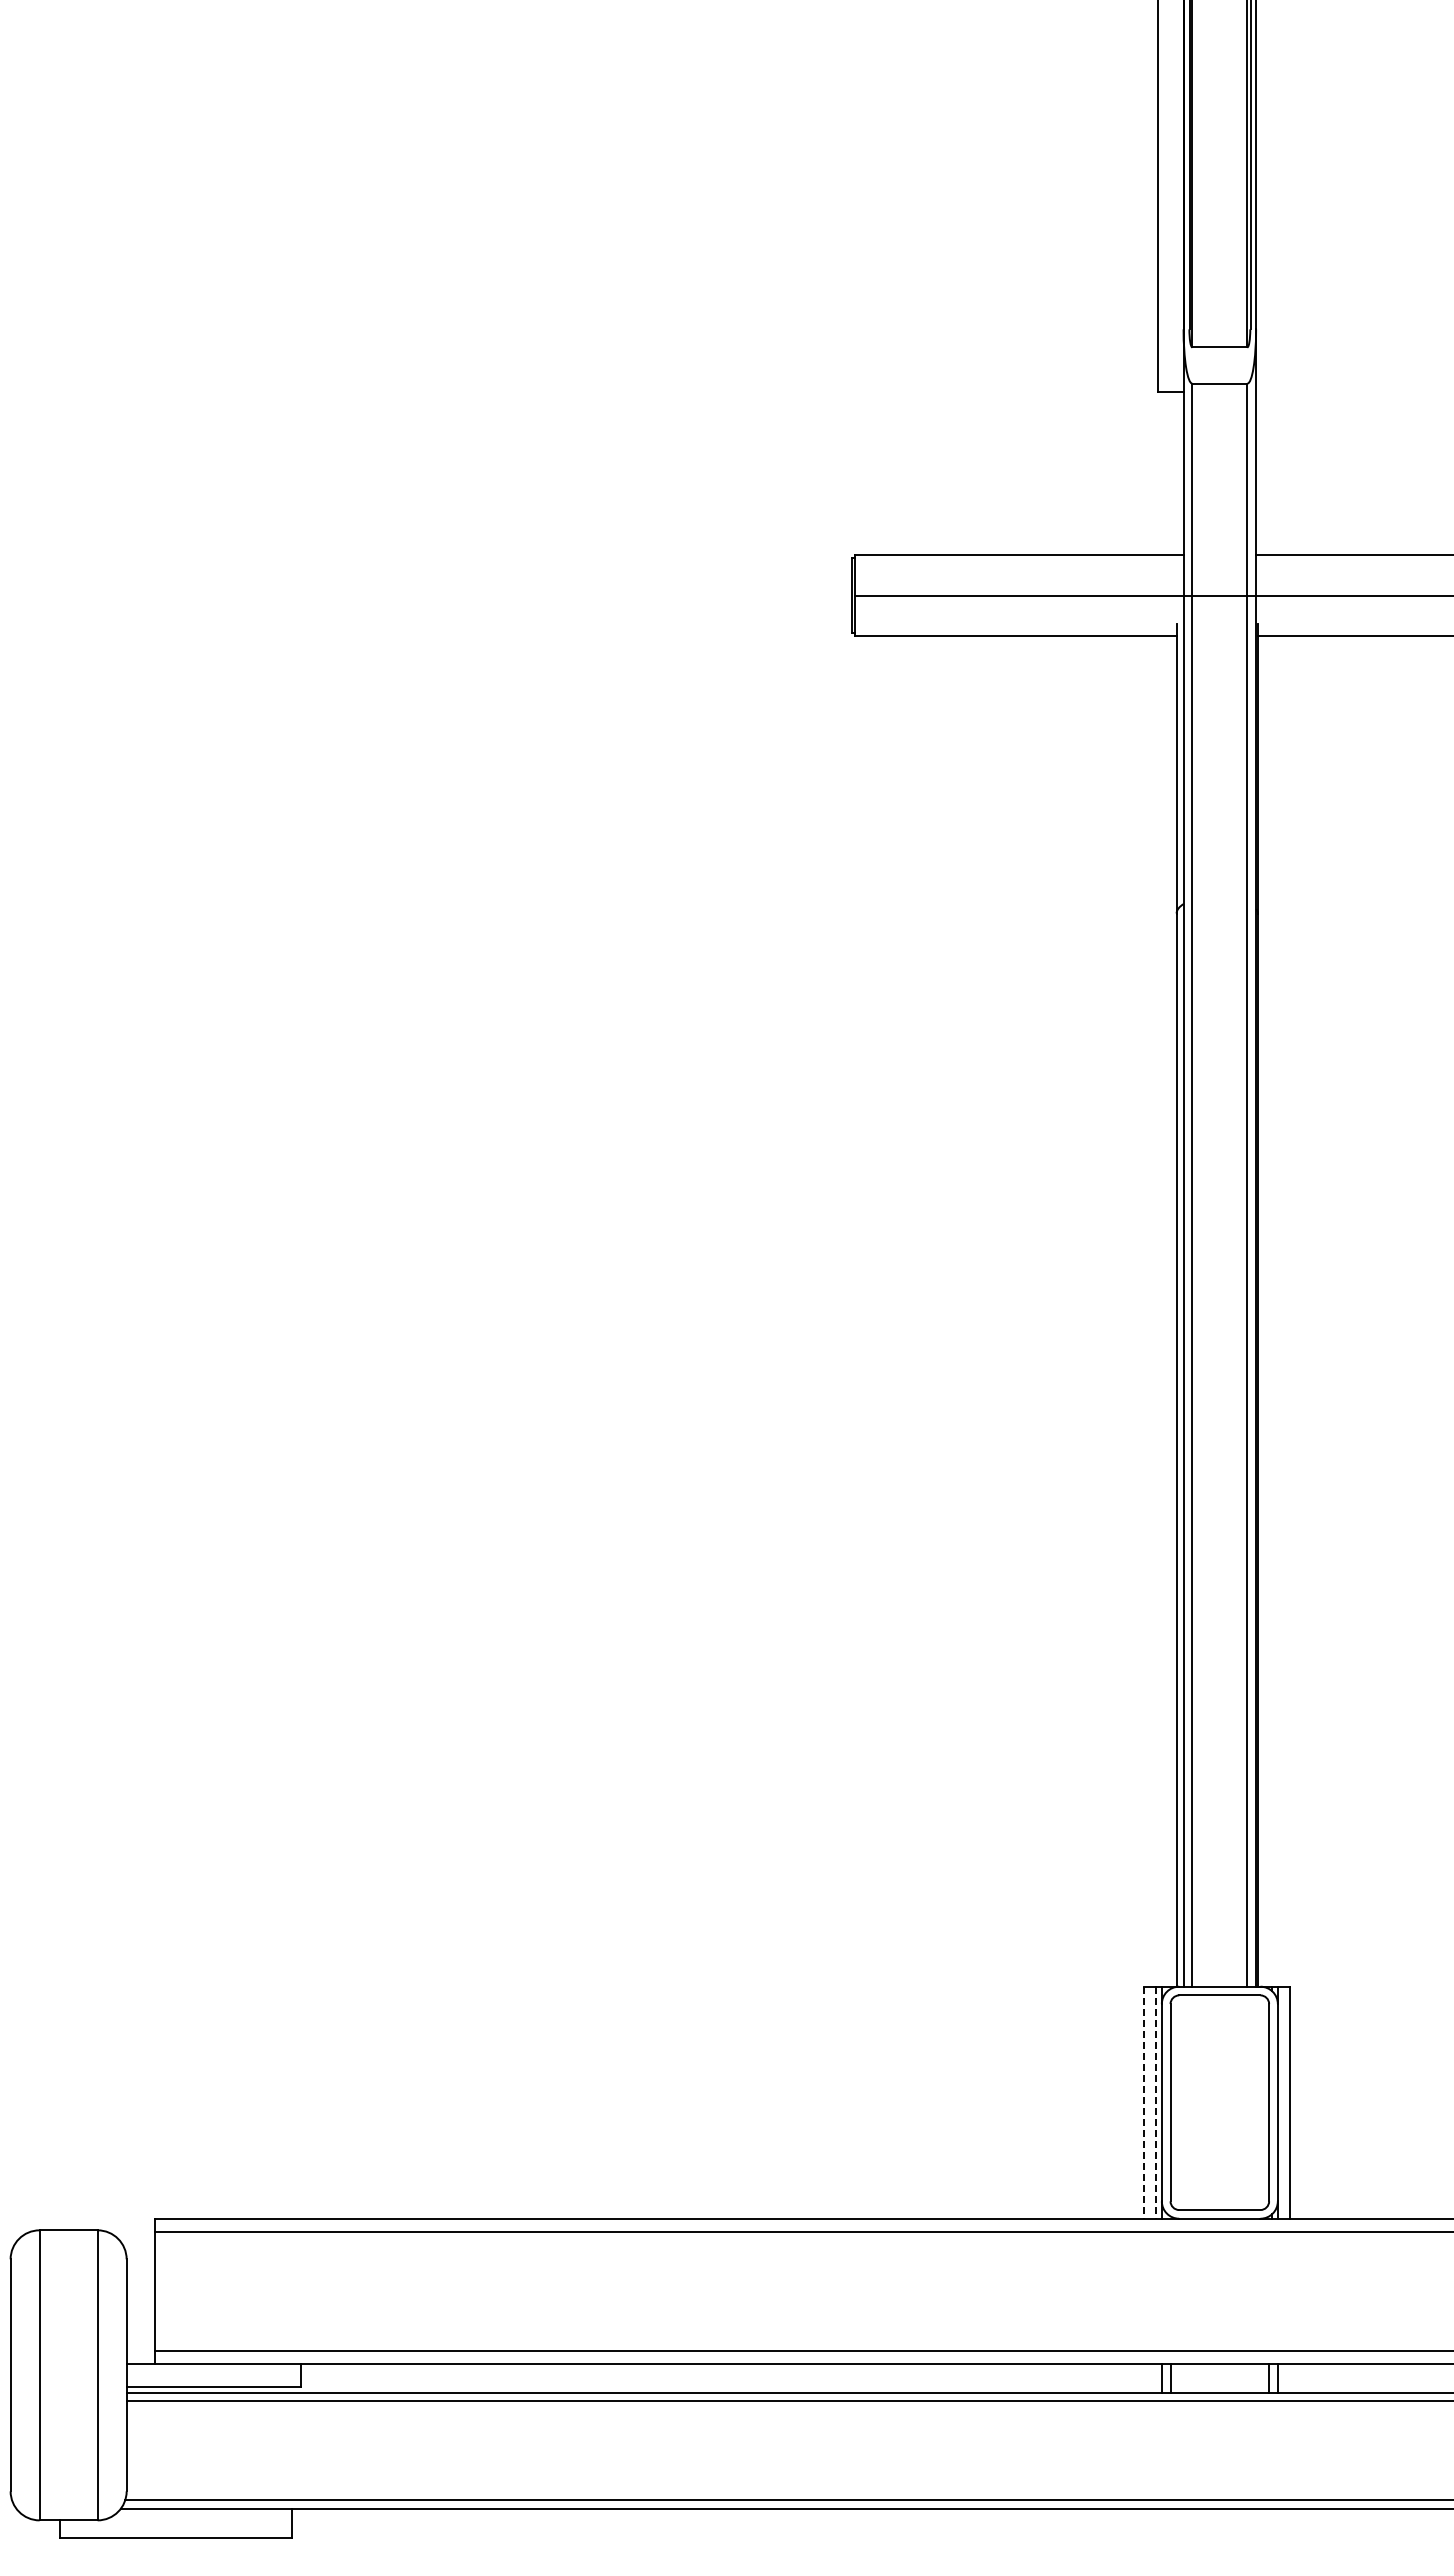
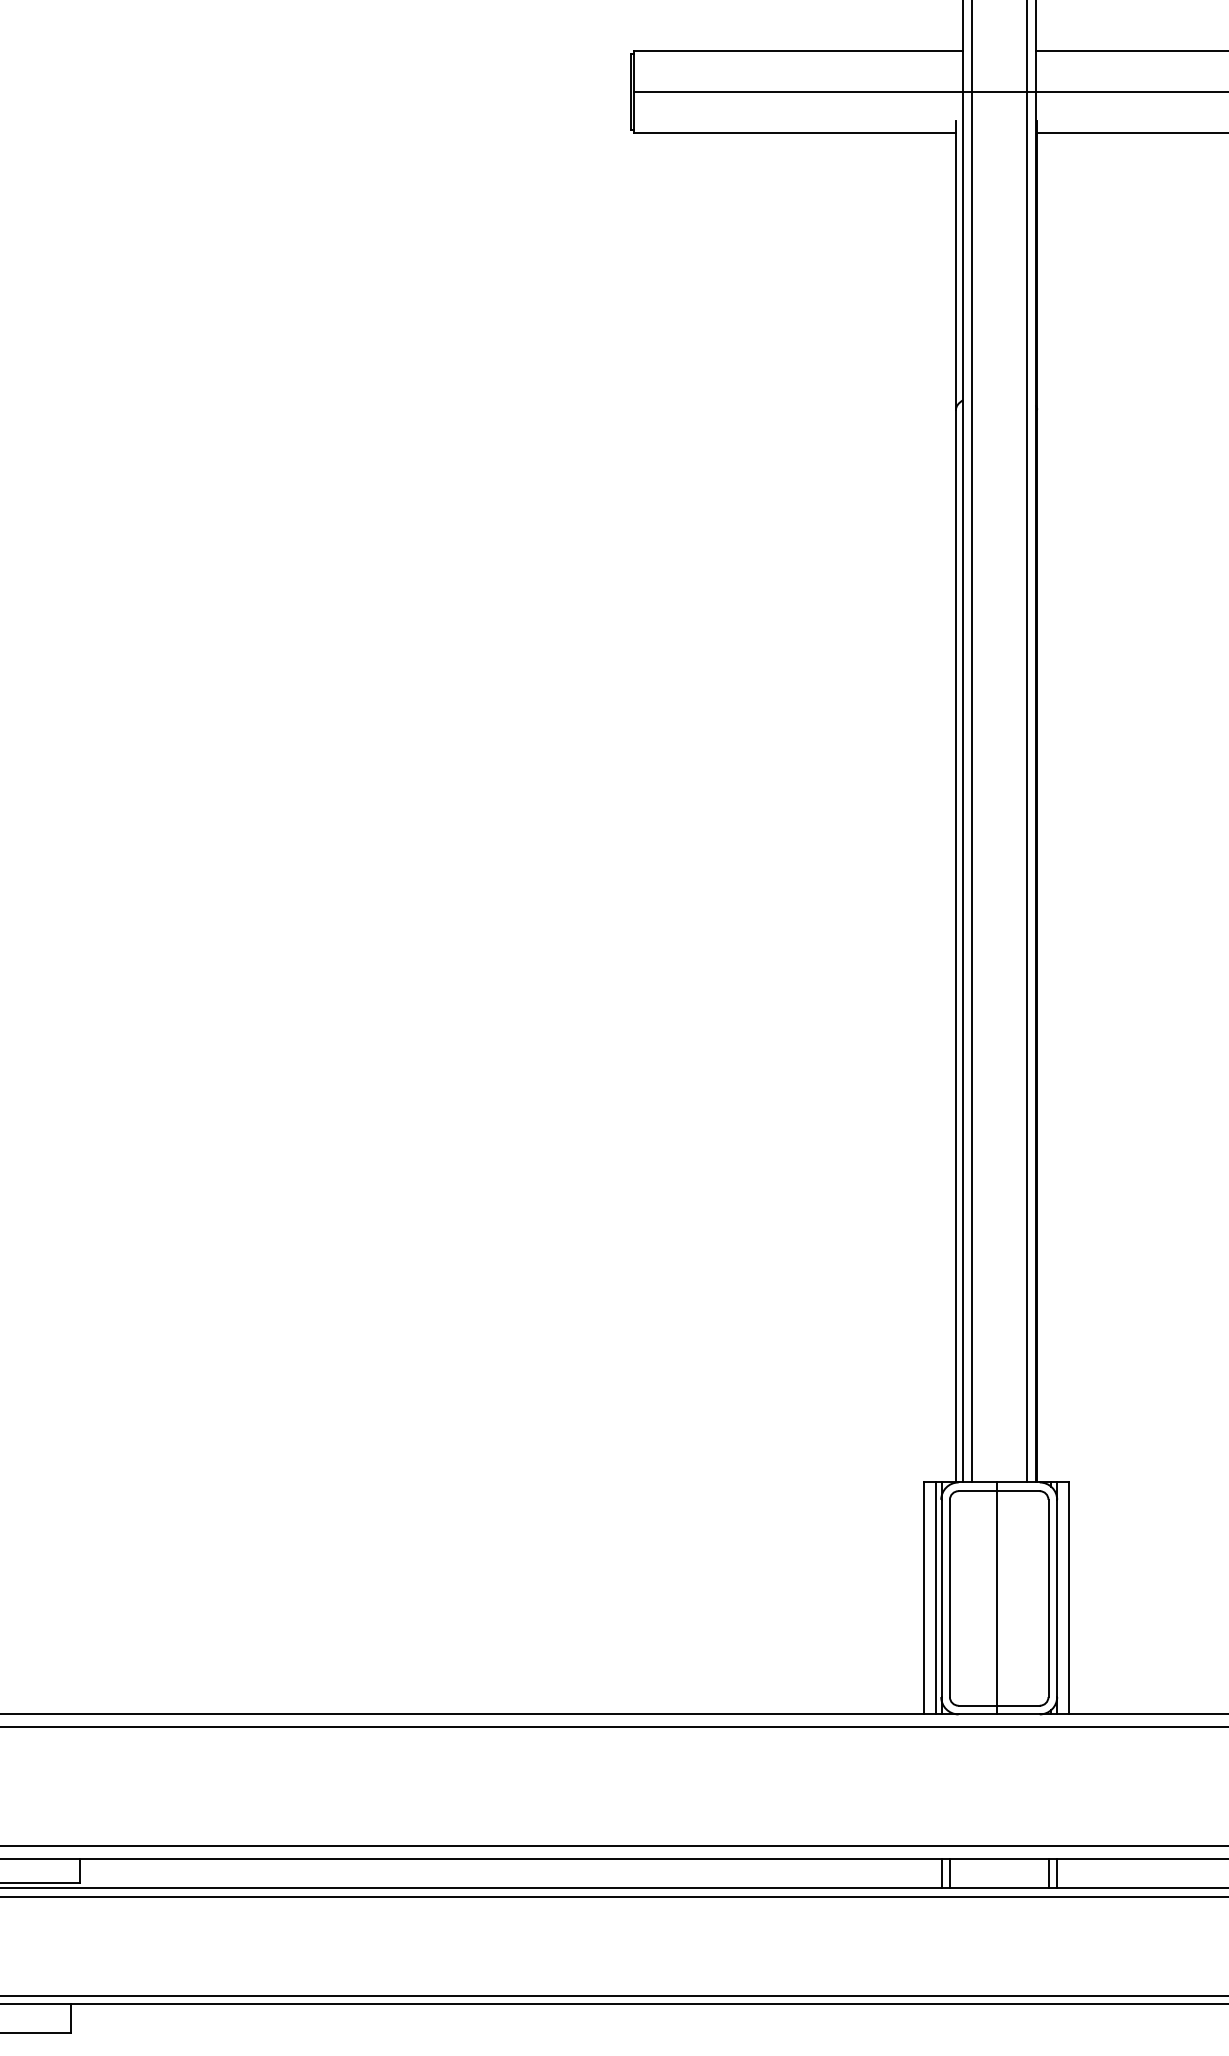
line: (1217, 2102) -> (996, 1598), added
line: (1144, 2103) -> (923, 1599), dashed -> solid
line: (1156, 2103) -> (935, 1599), dashed -> solid

